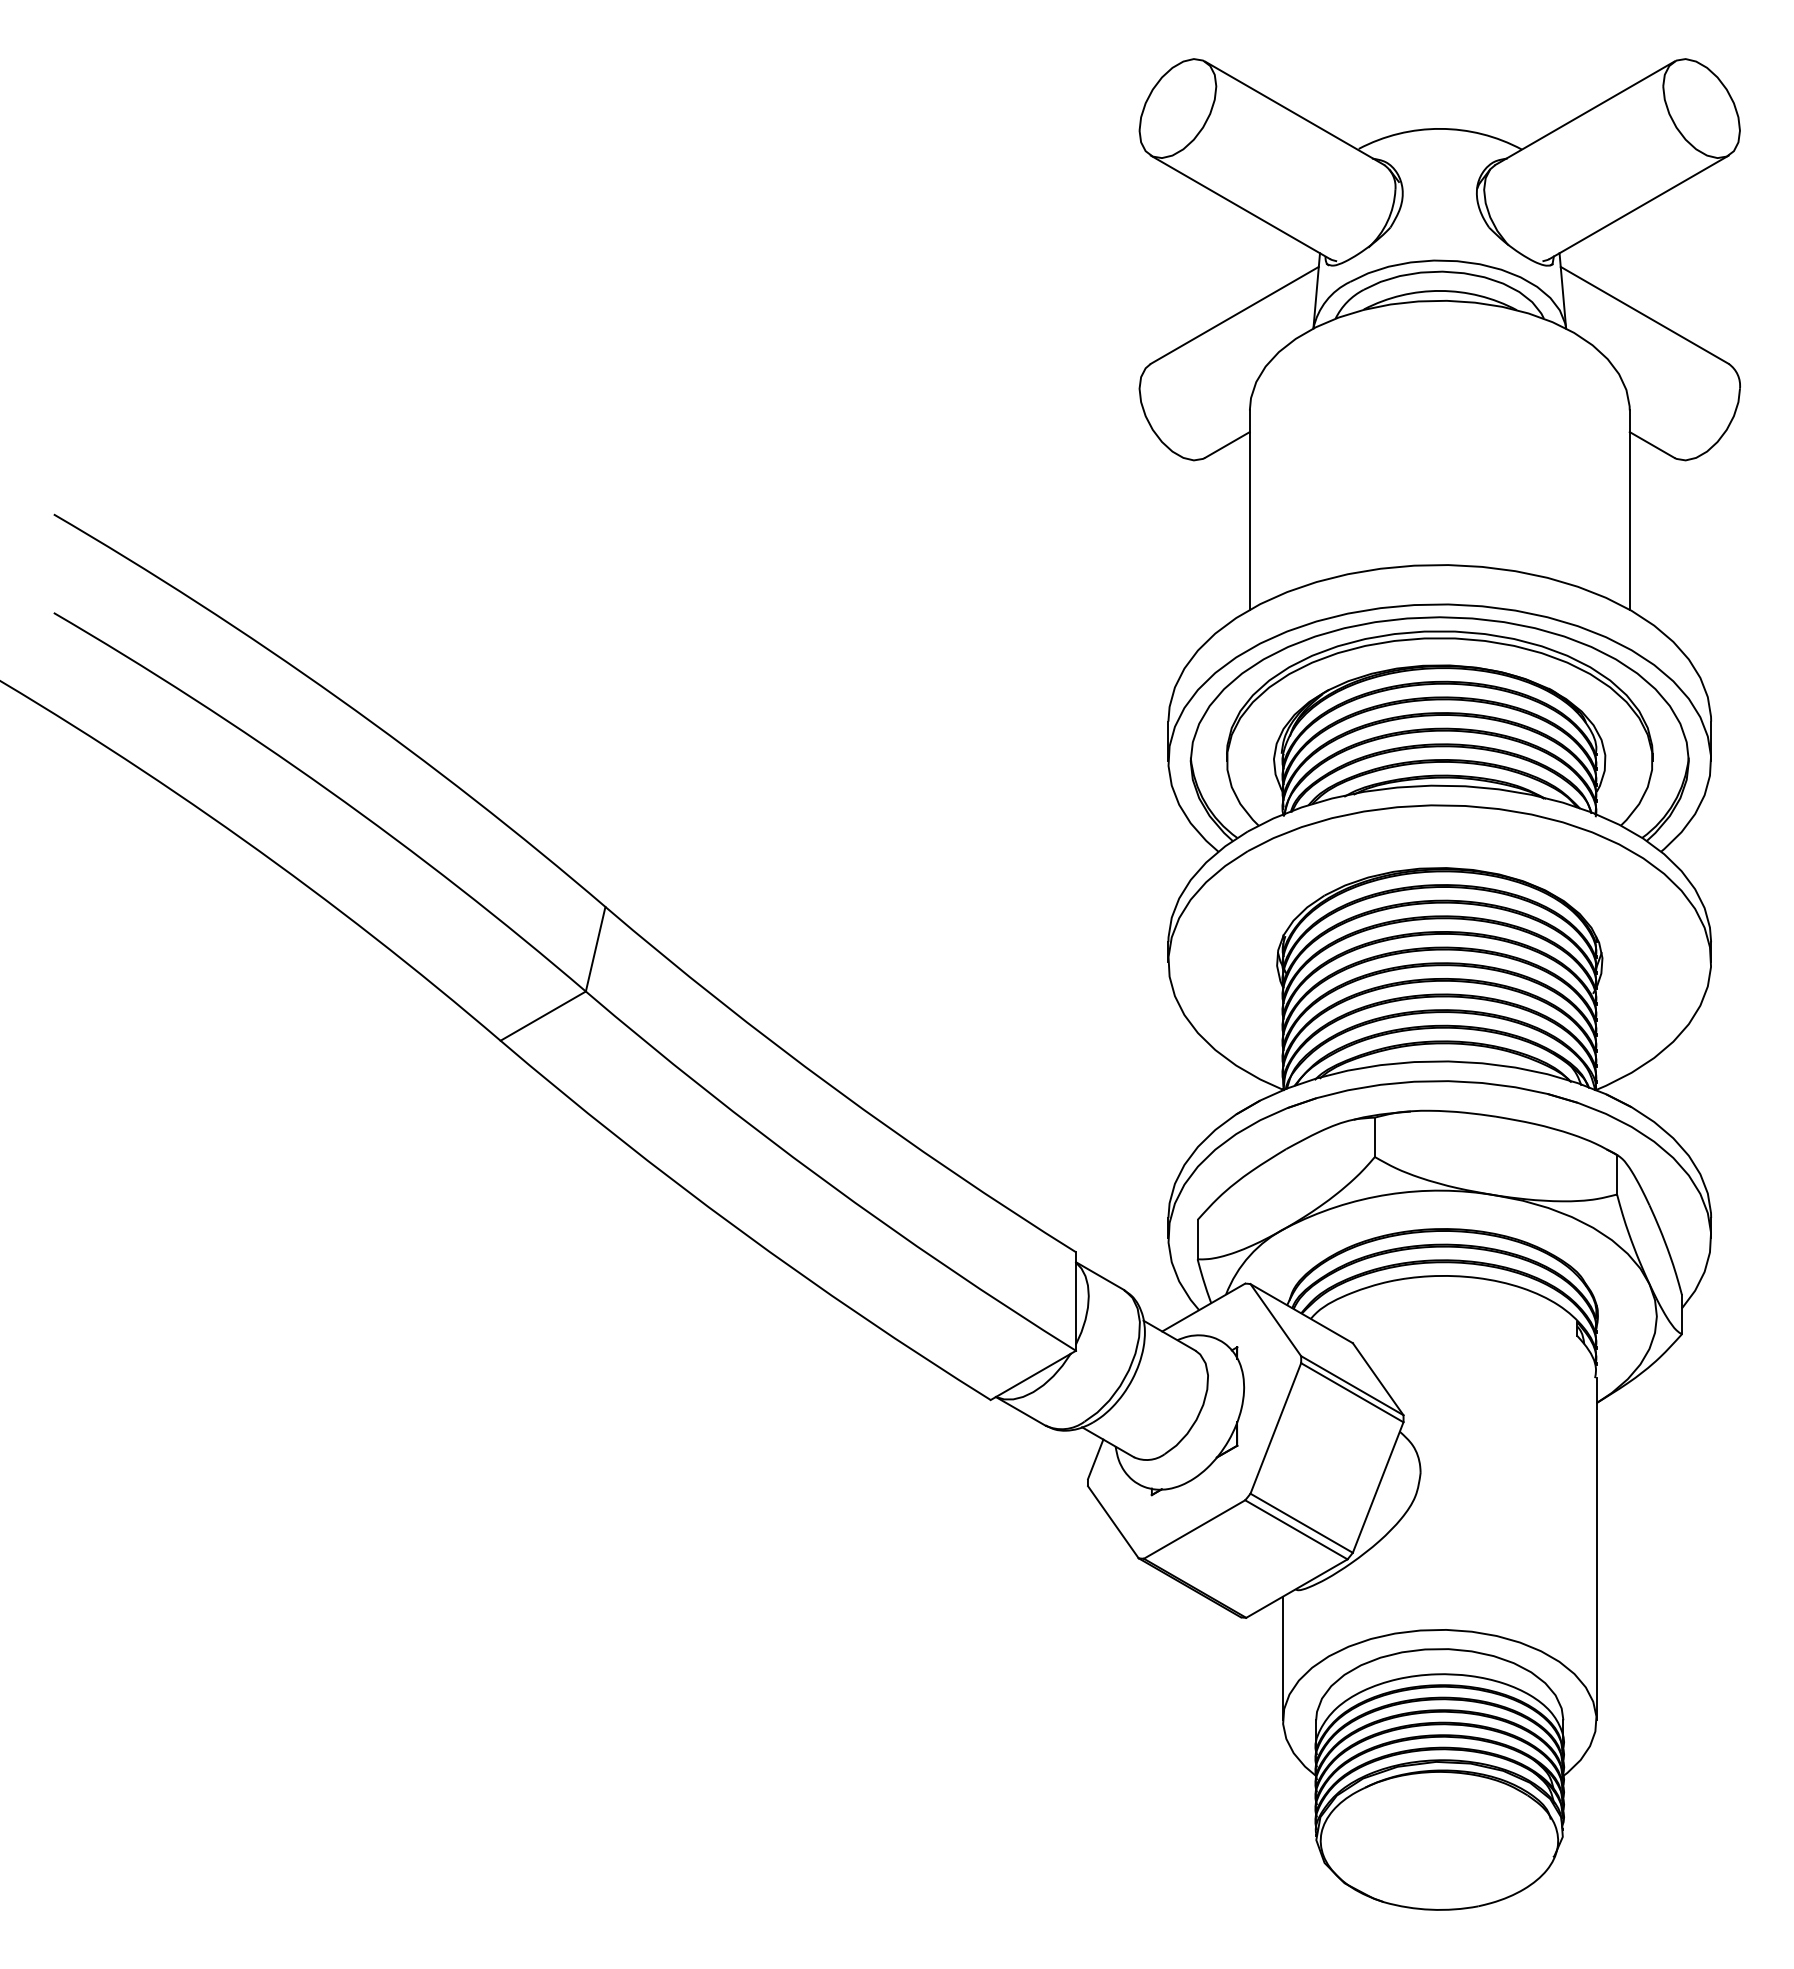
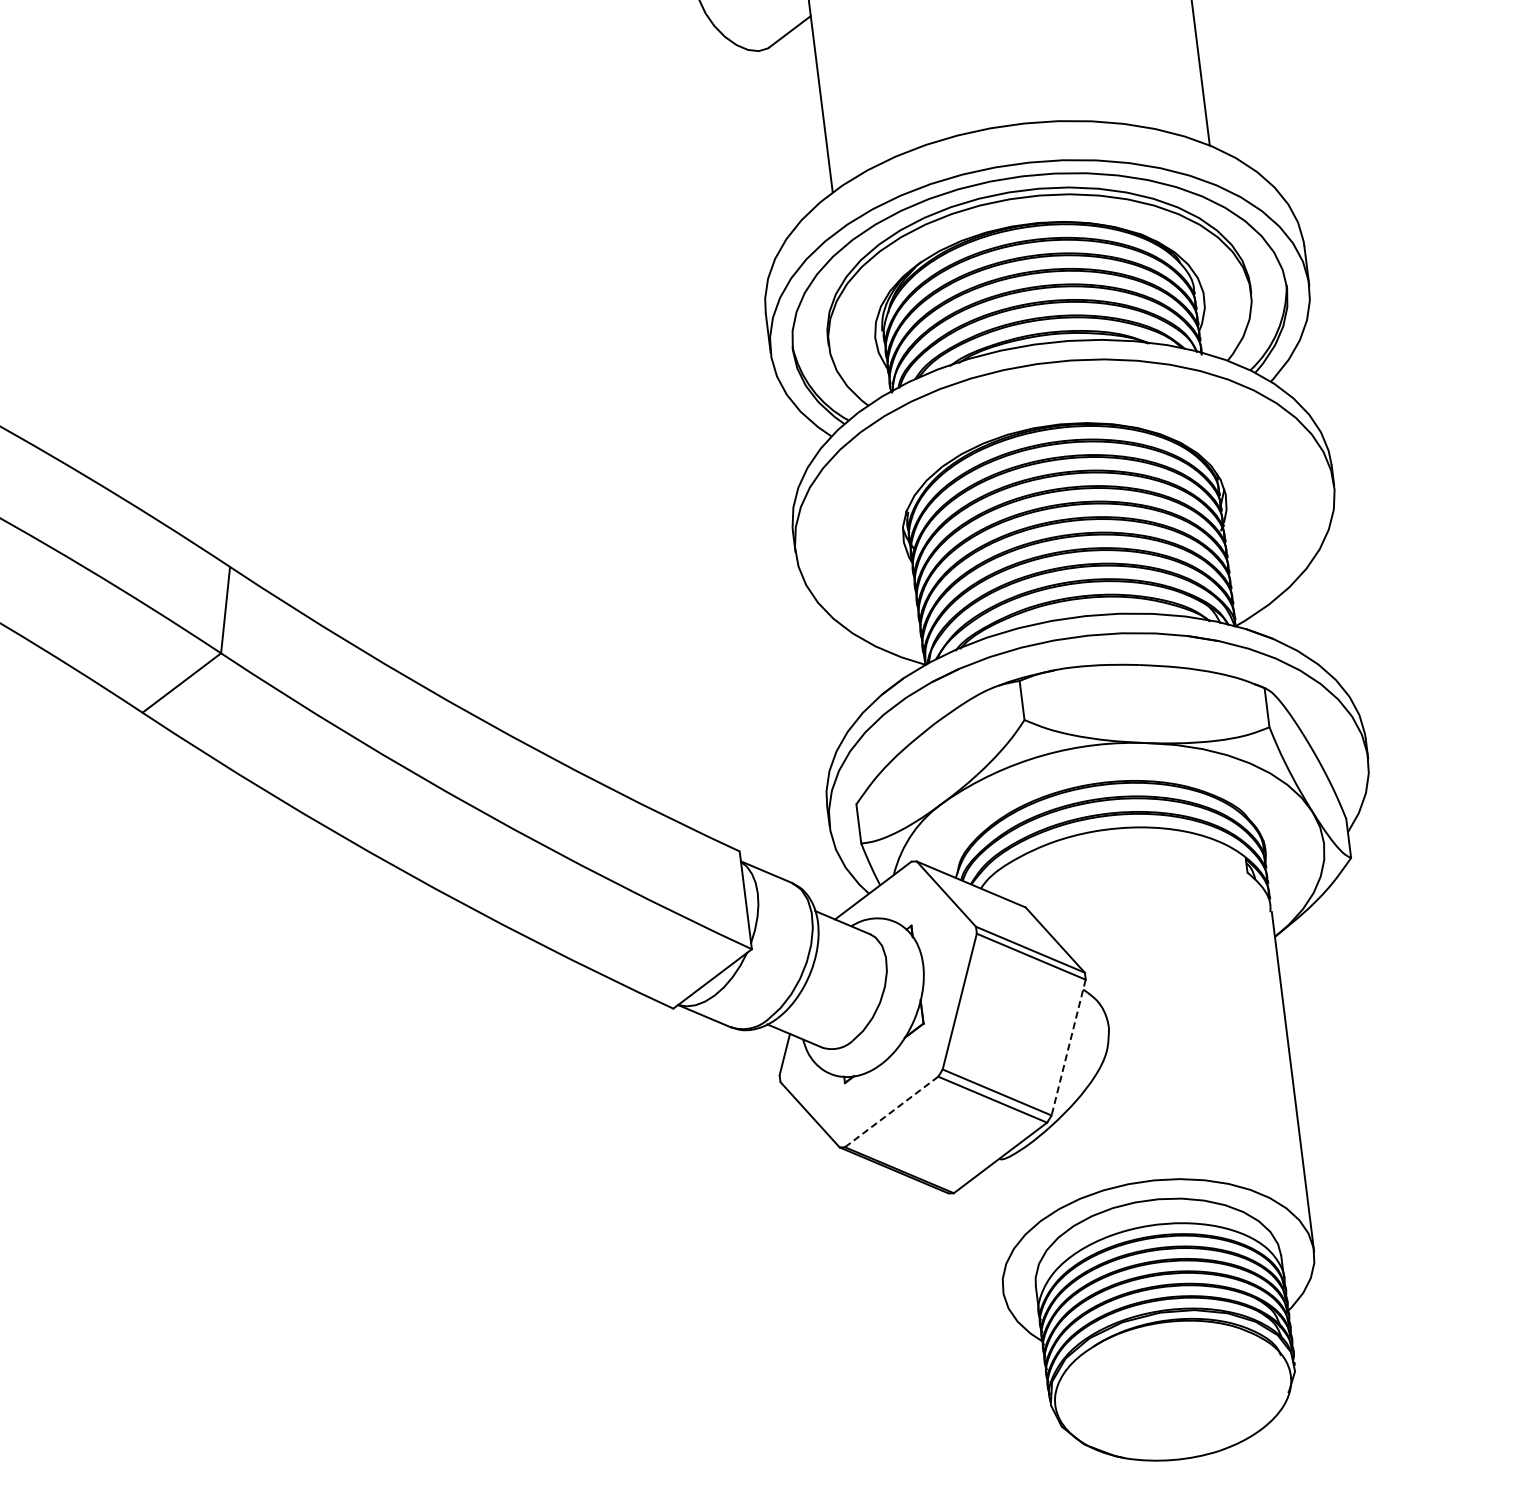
line: (1378, 1488) -> (1069, 1048), solid -> dashed
line: (1195, 1529) -> (892, 1111), solid -> dashed
line: (1282, 1658) -> (994, 1229), removed

